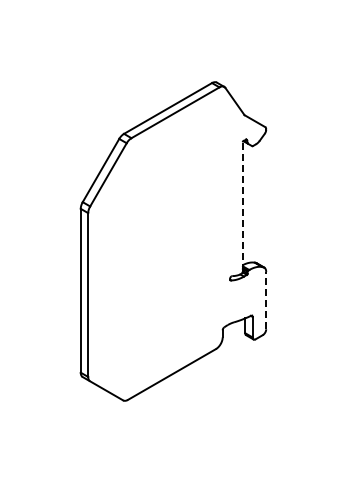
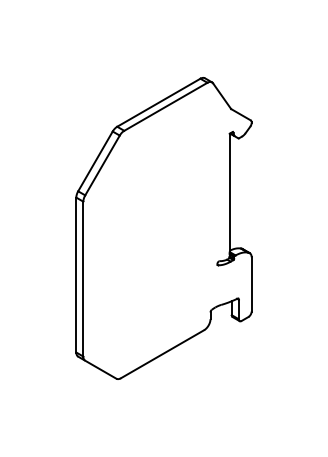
line: (243, 206) -> (230, 195), dashed -> solid
line: (266, 300) -> (251, 284), dashed -> solid

